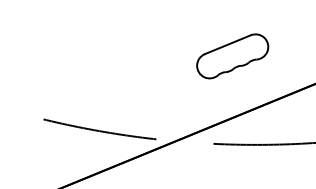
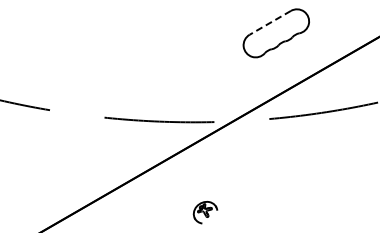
line: (228, 44) -> (270, 22), solid -> dashed

